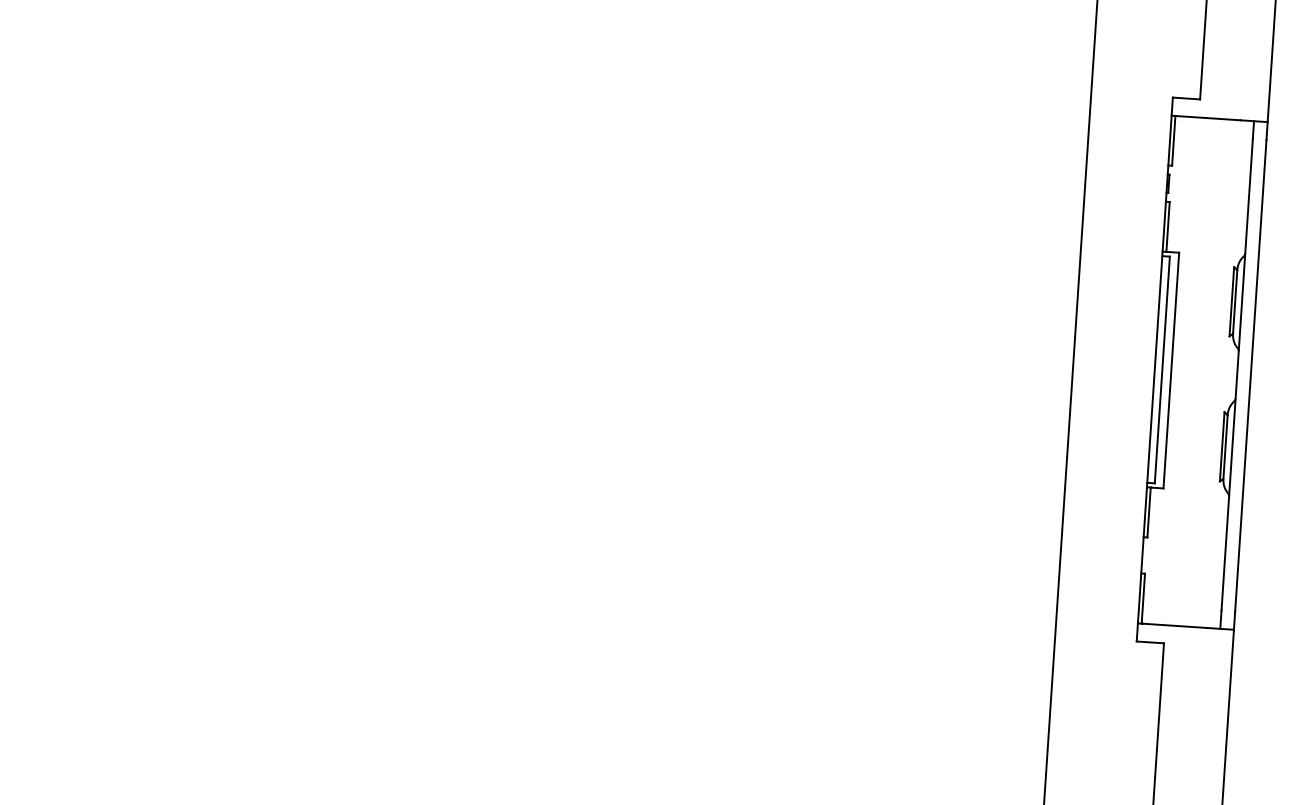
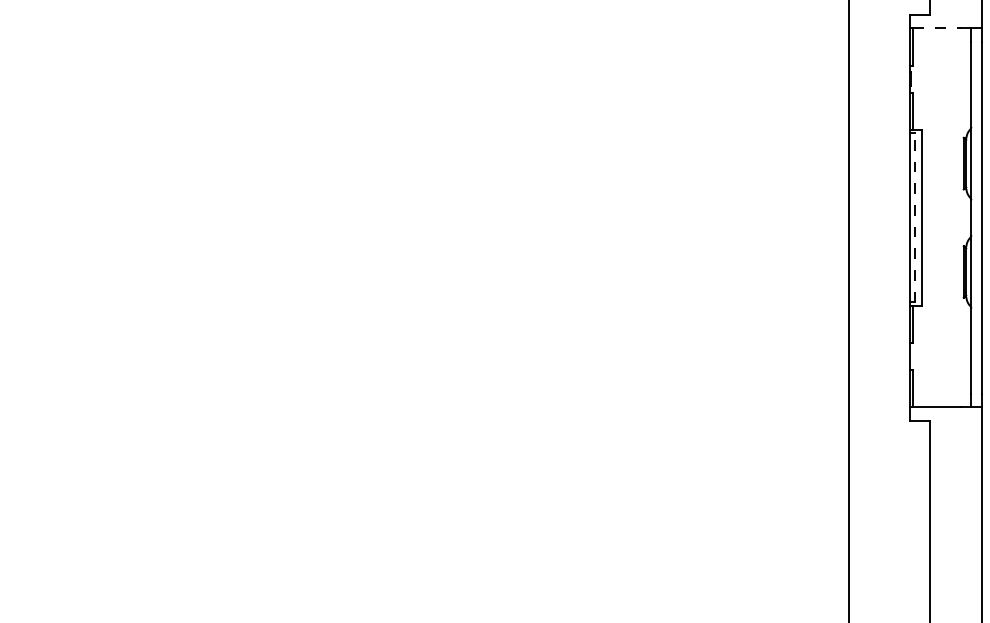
line: (1208, 118) -> (937, 28), solid -> dashed
line: (1162, 369) -> (915, 217), solid -> dashed

